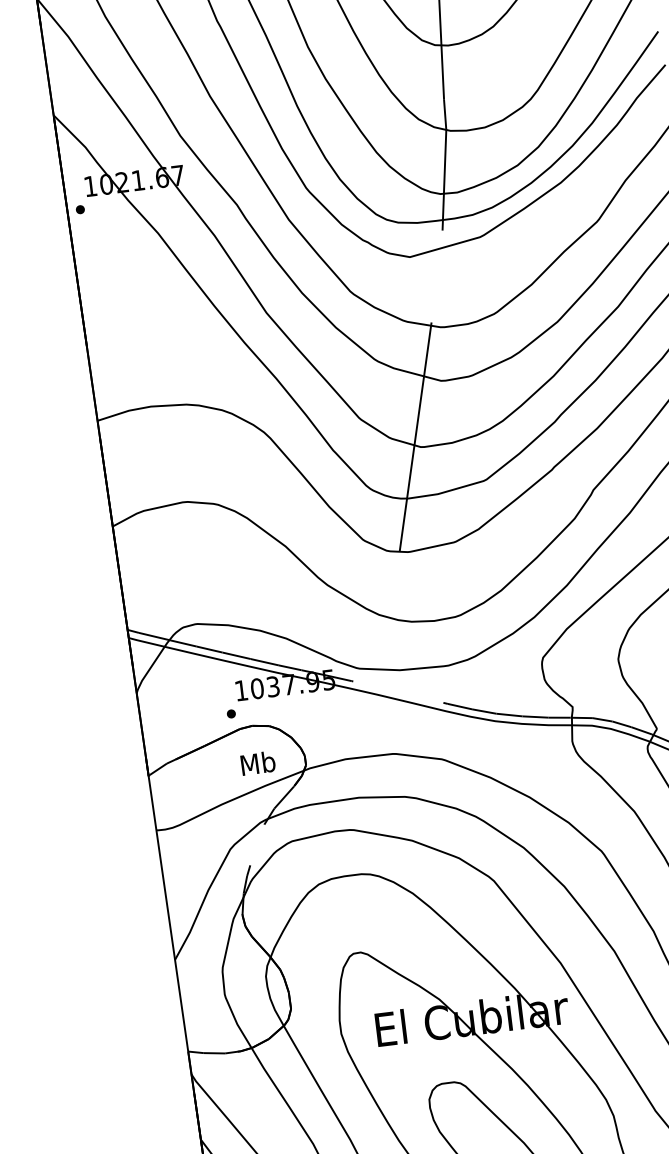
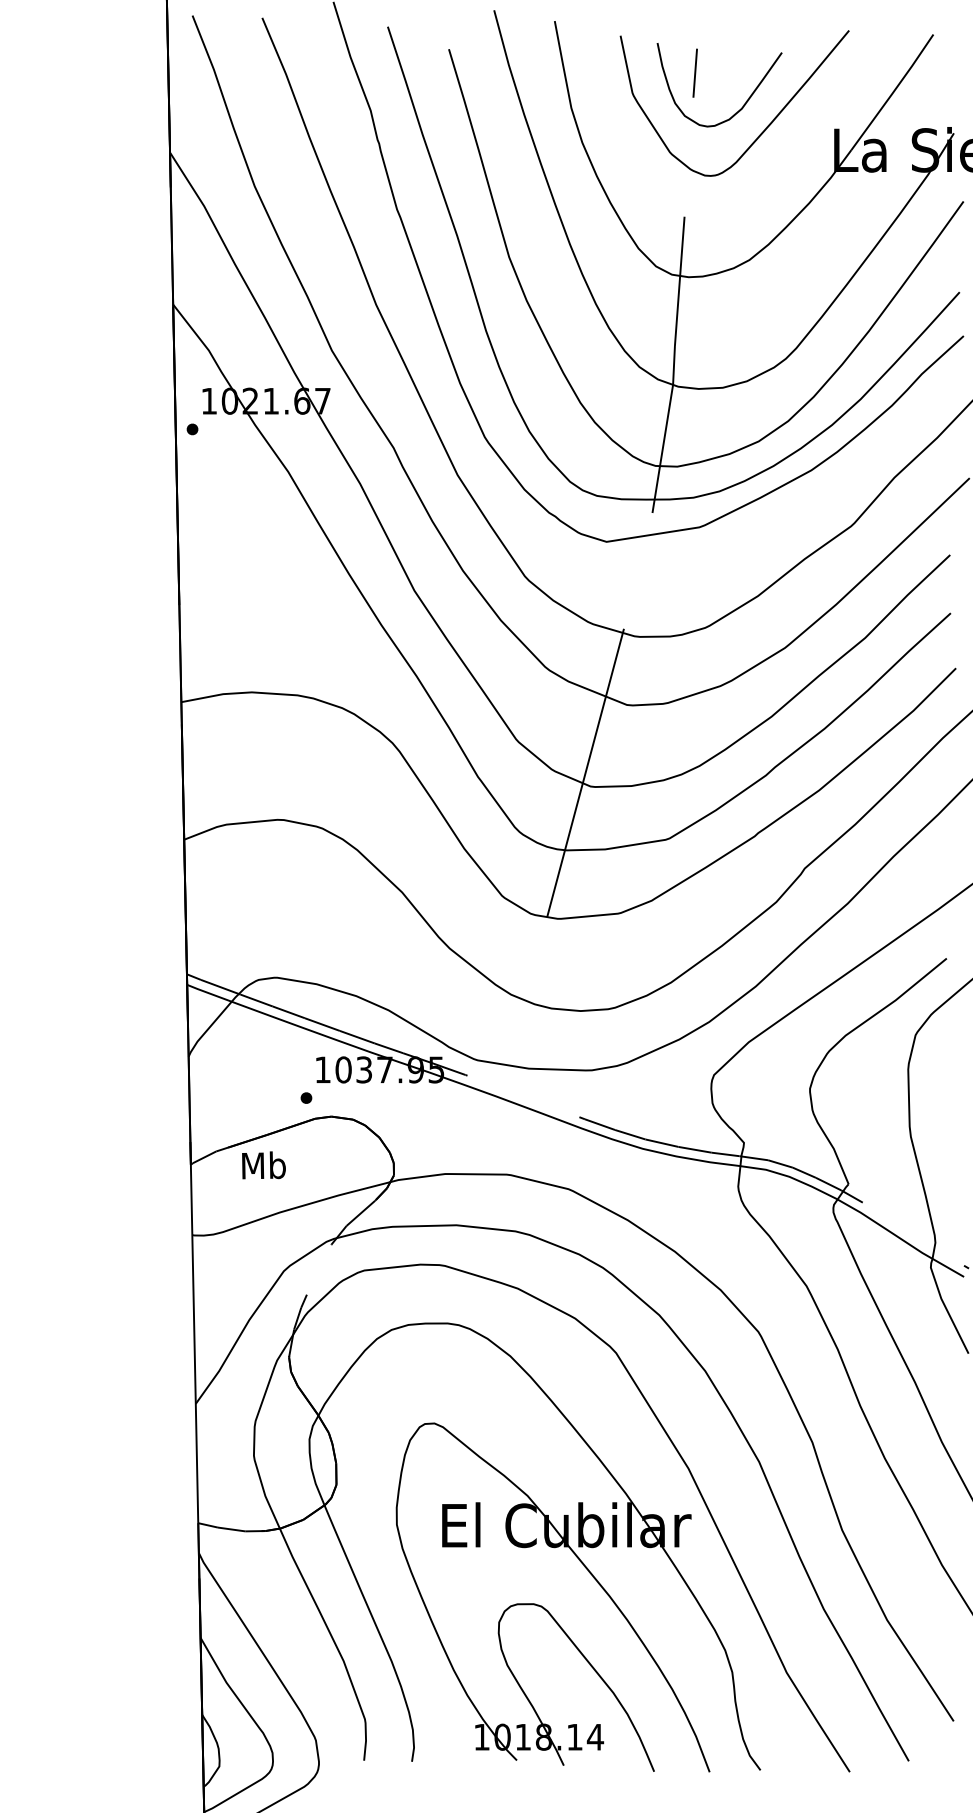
text: (257, 763) -> (263, 1165), moved

